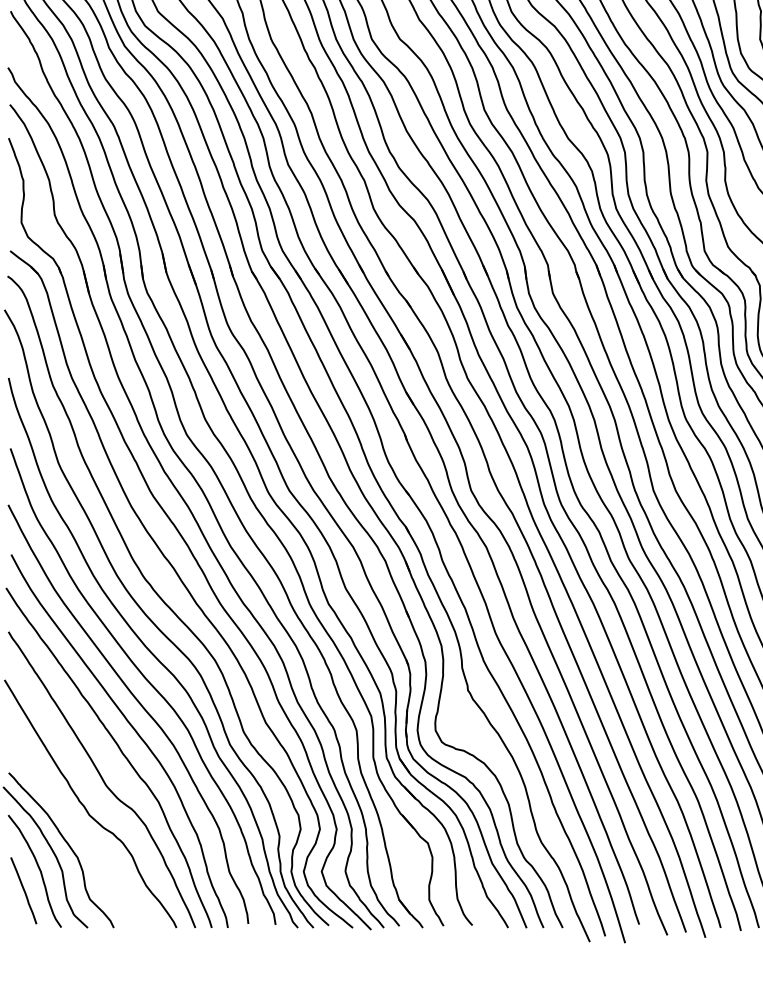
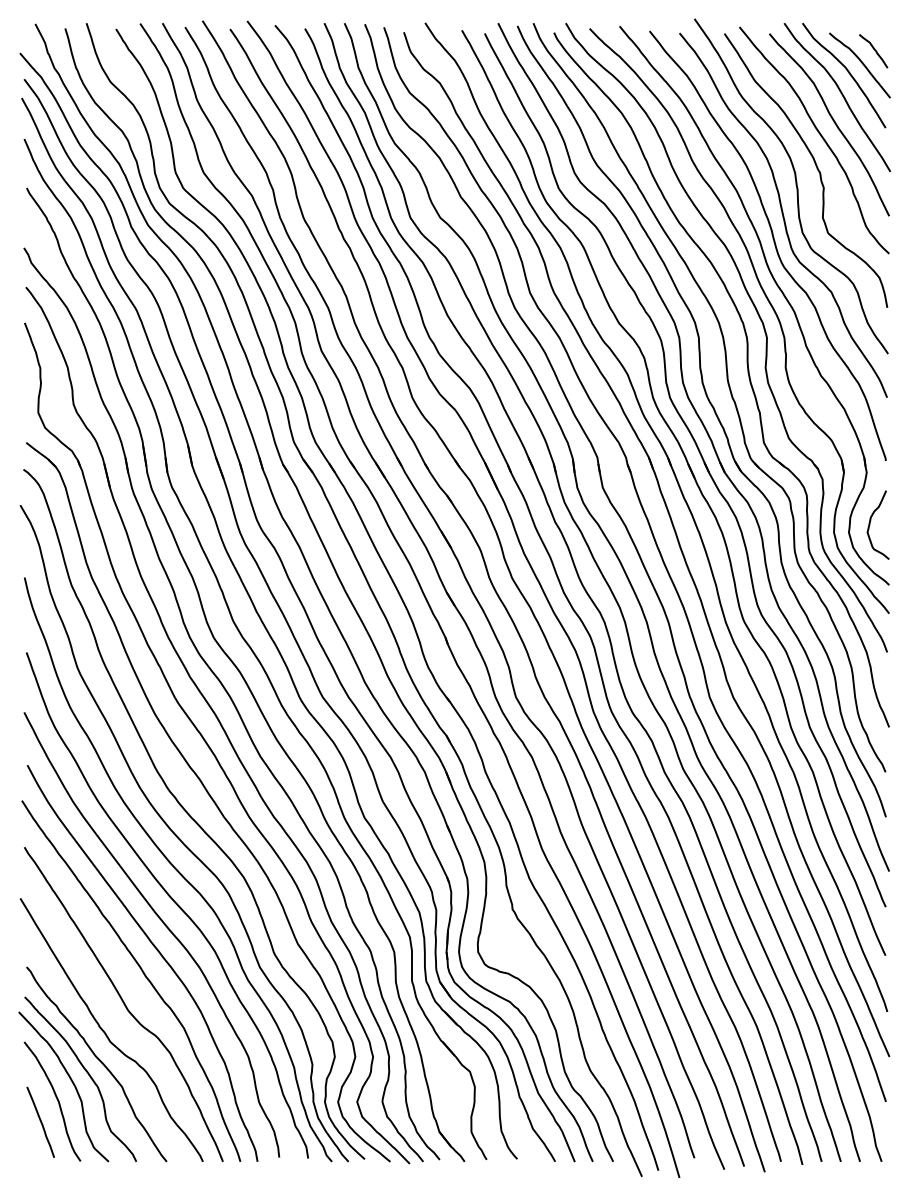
curve: (79, 833) -> (99, 1061), added

